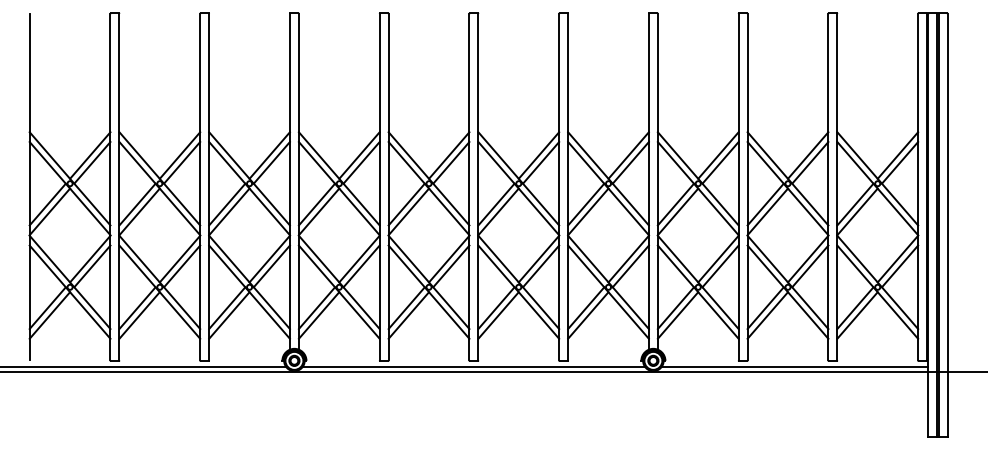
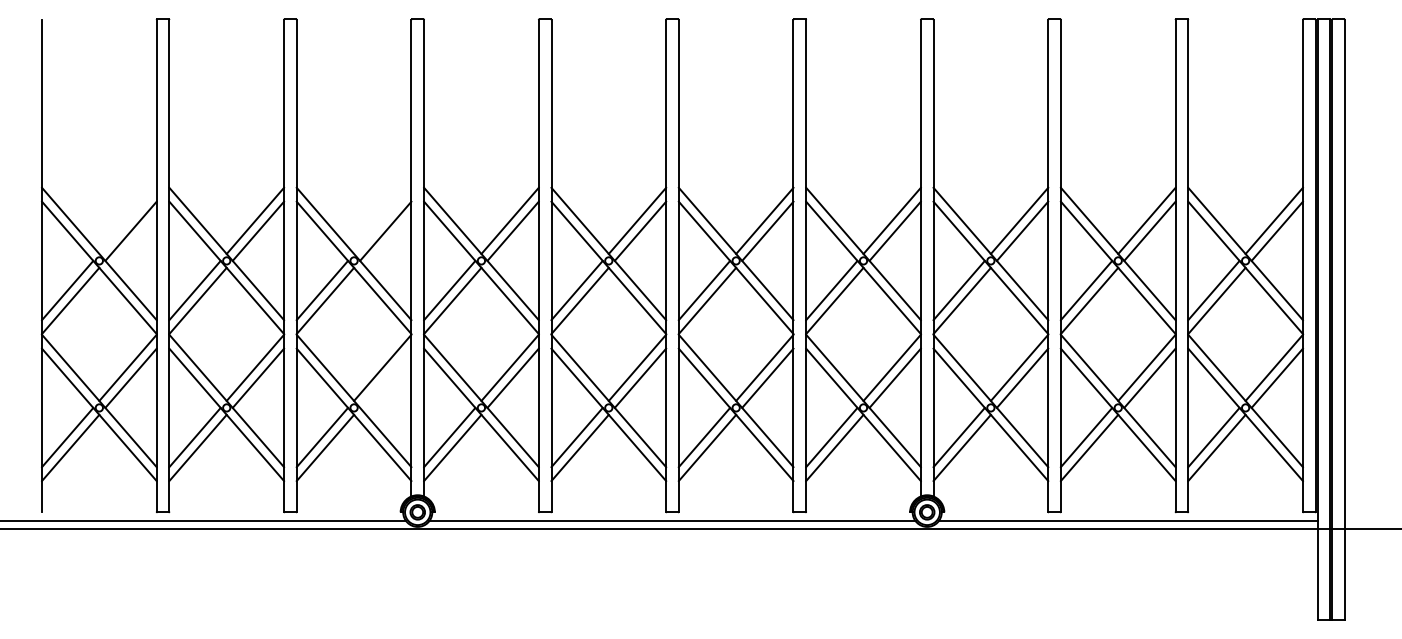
line: (89, 155) -> (127, 220), removed
line: (269, 155) -> (382, 220), removed
line: (271, 265) -> (385, 377), removed

